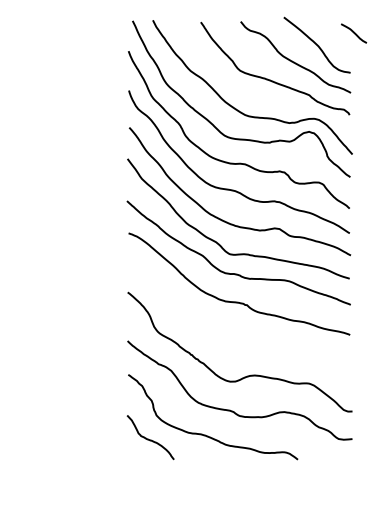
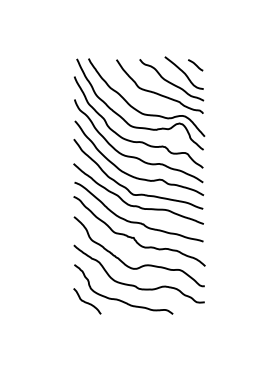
line: (353, 33) -> (195, 65), moved
curve: (231, 327) -> (134, 237), added

